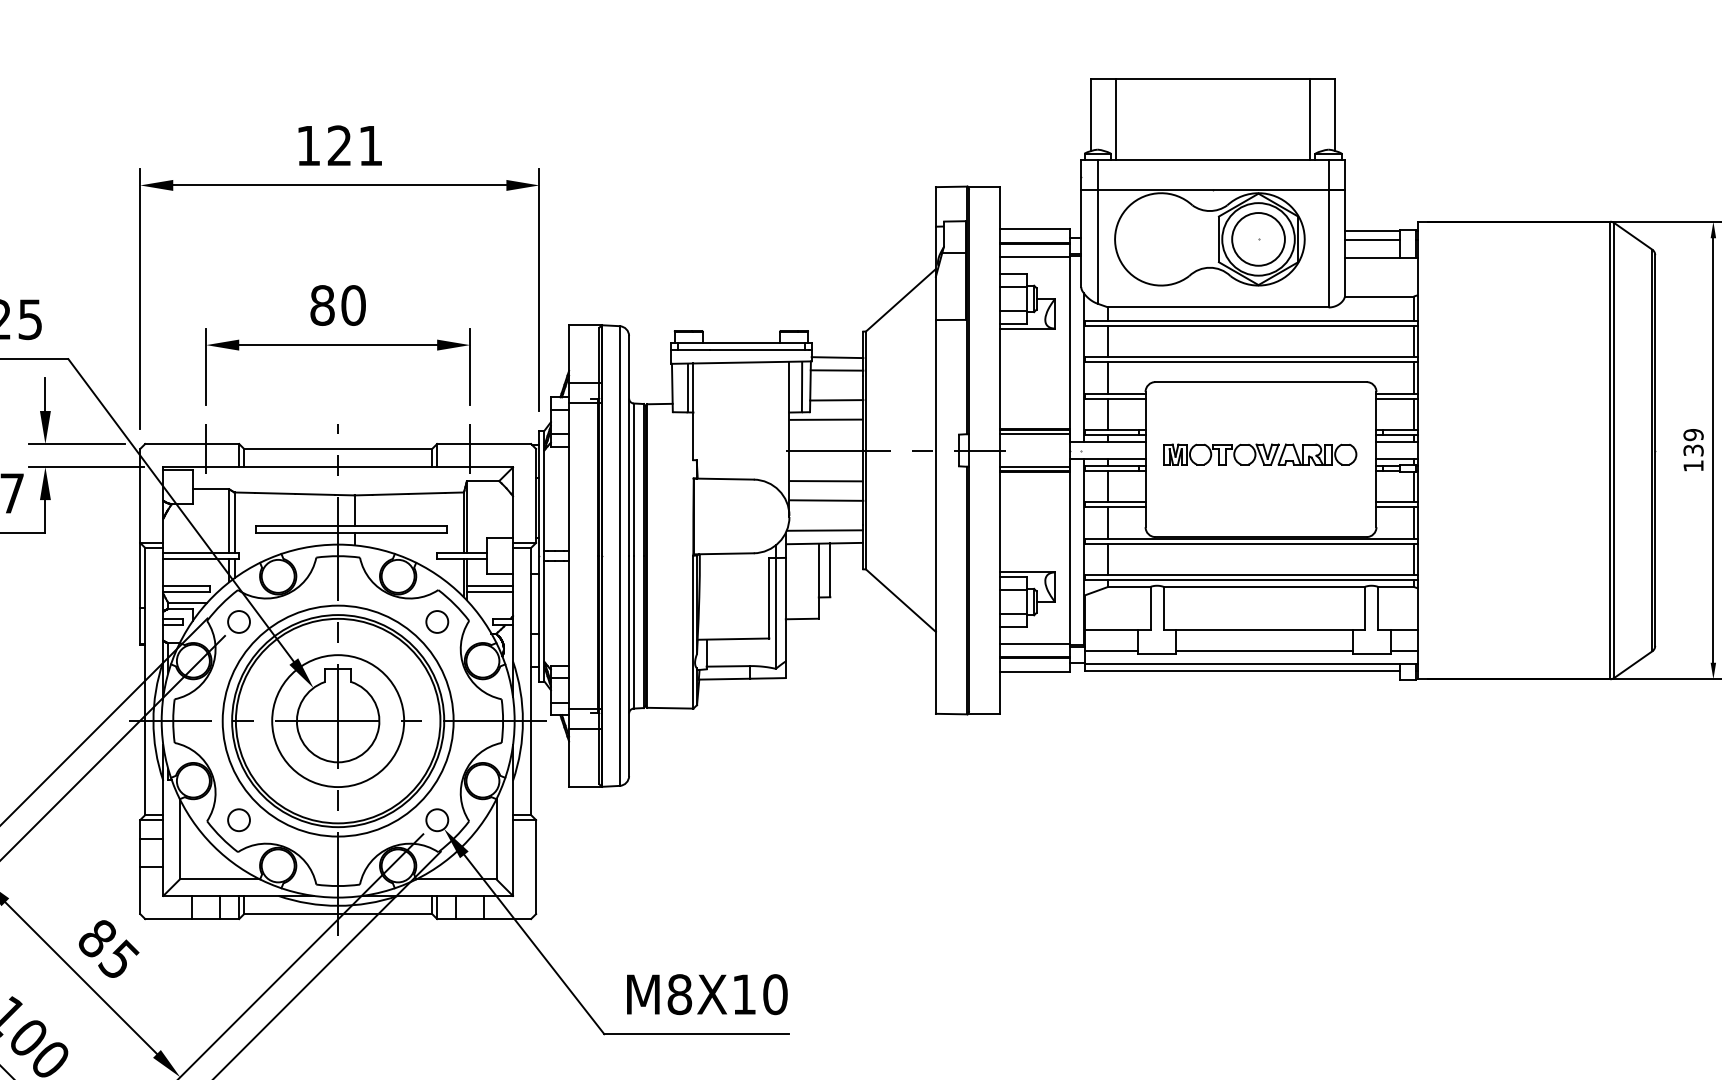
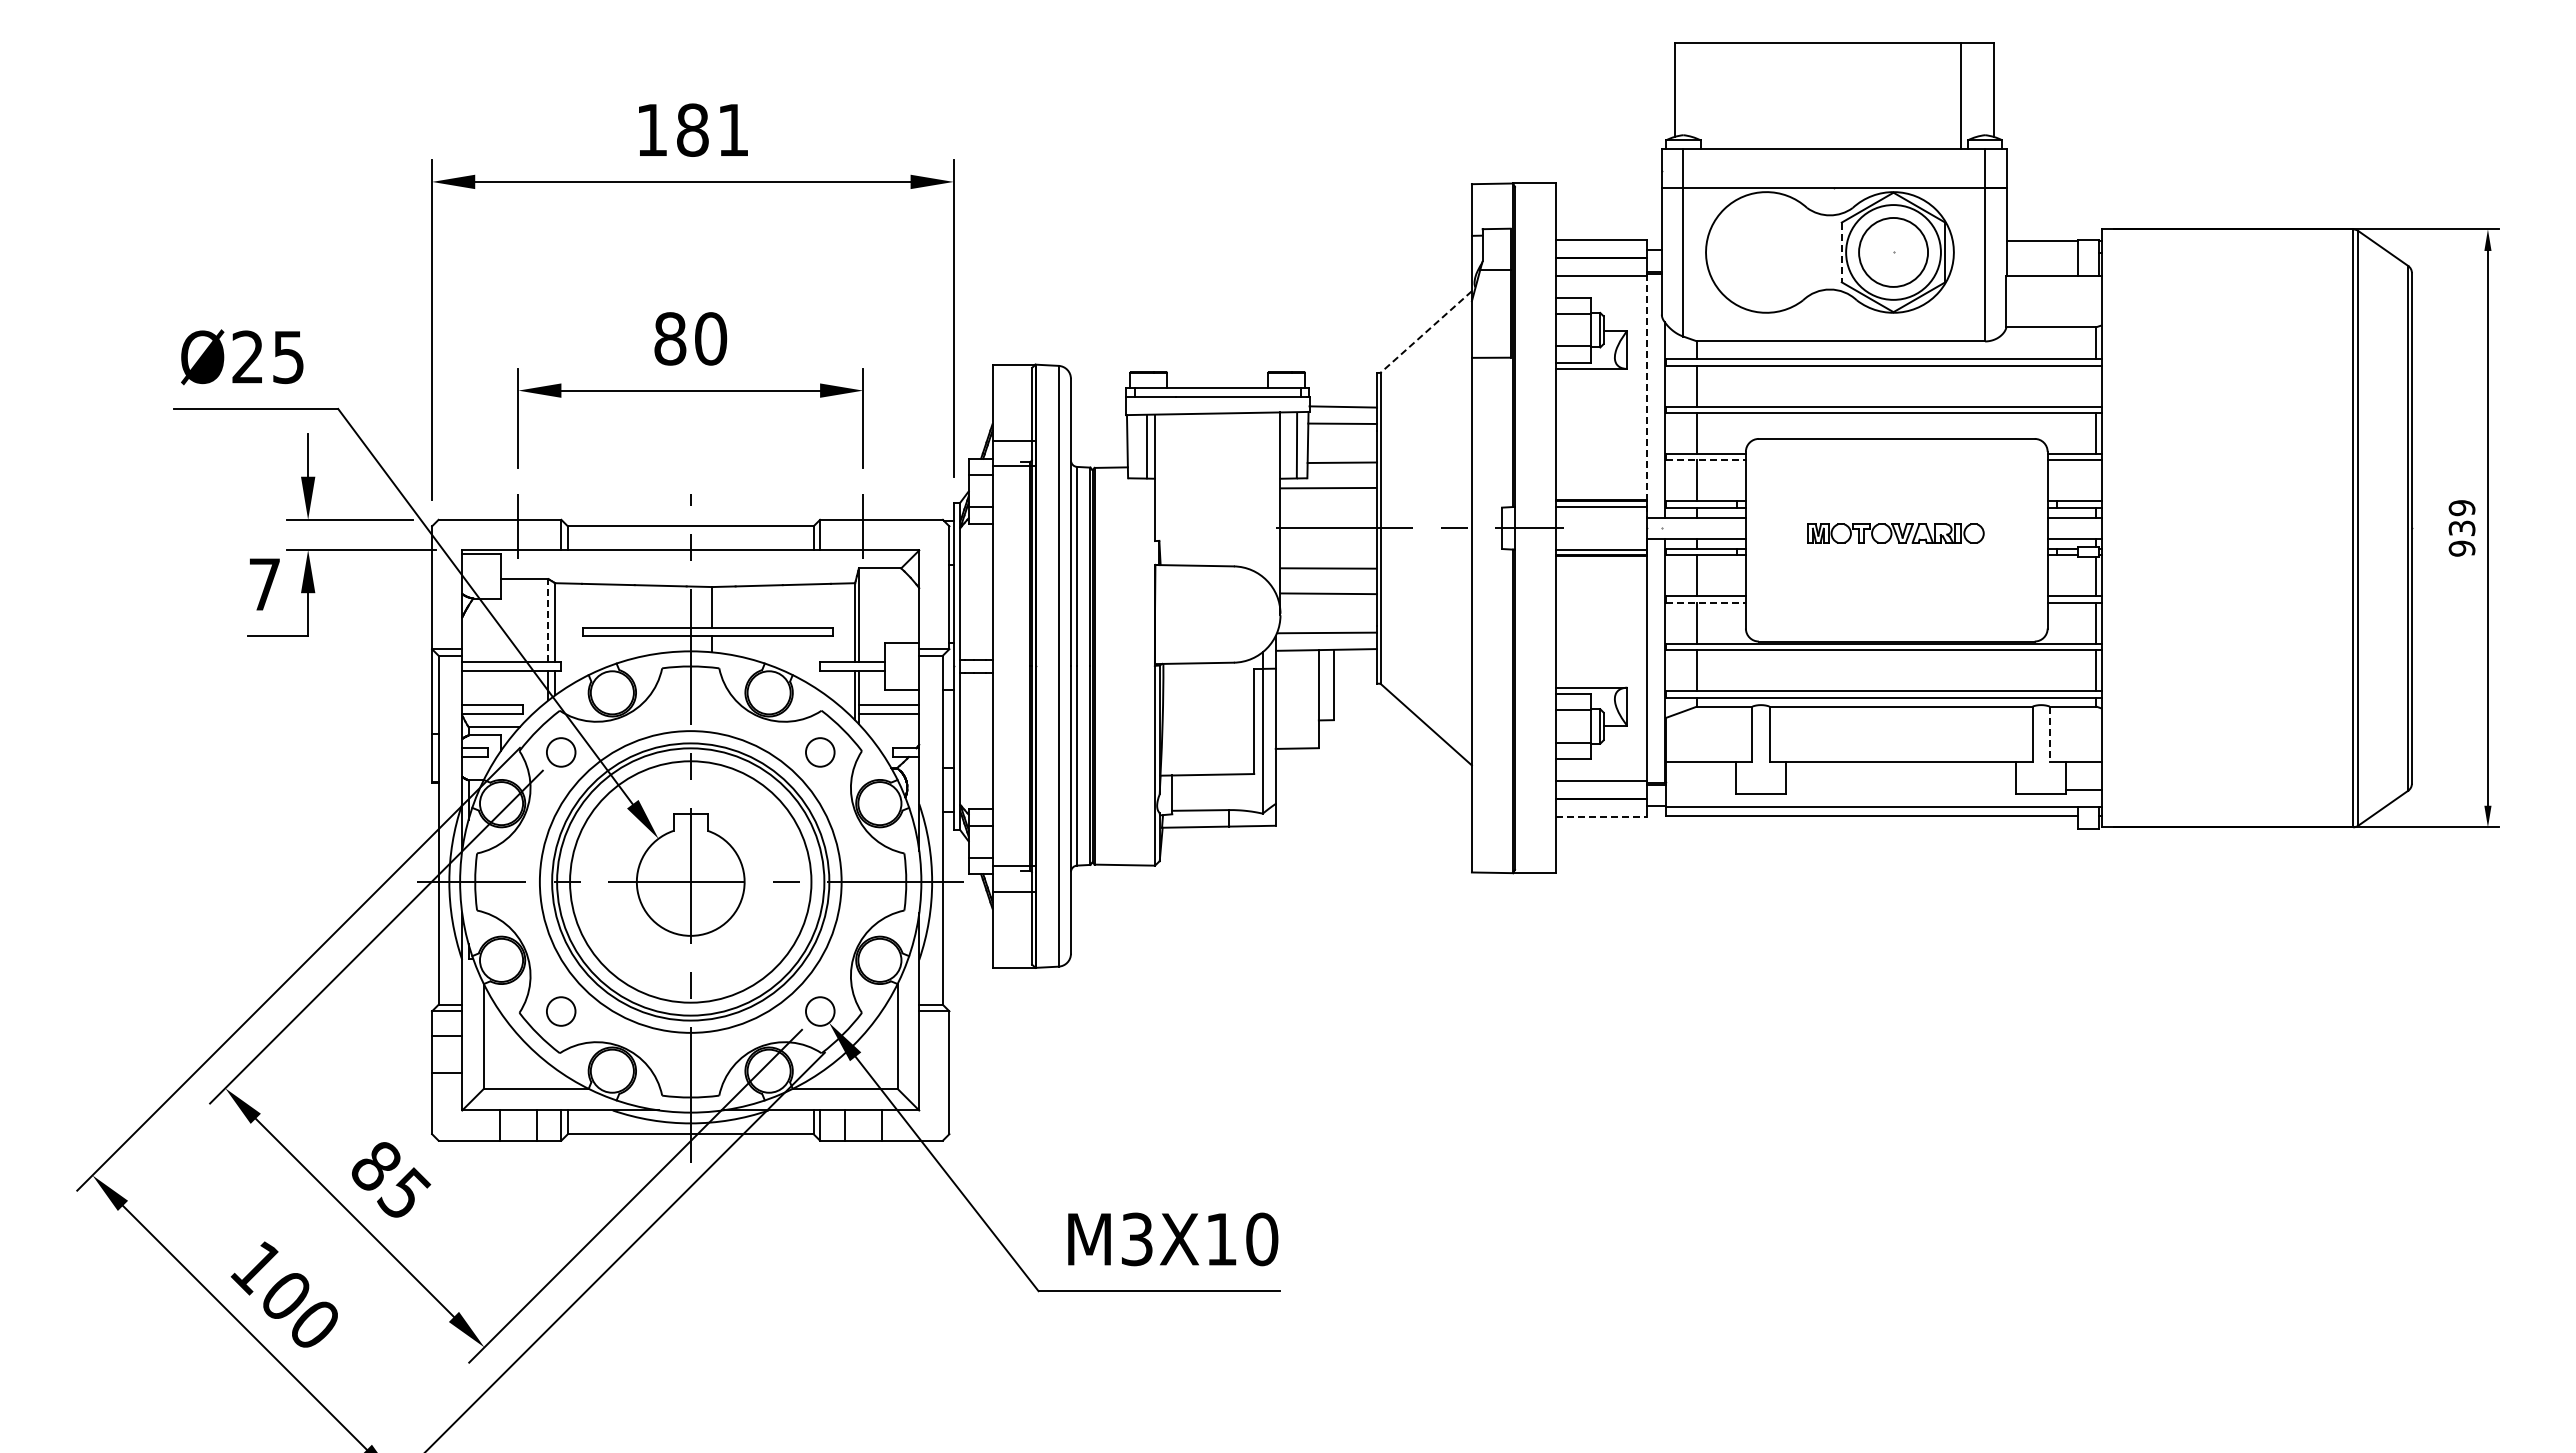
line: (1116, 120) -> (1707, 96), removed
text: (339, 145) -> (692, 129), 121 -> 181
line: (1218, 239) -> (1841, 252), solid -> dashed
line: (1371, 239) -> (2041, 252), removed
line: (900, 300) -> (1425, 332), solid -> dashed
line: (1413, 341) -> (2096, 385), removed
line: (1069, 348) -> (1646, 395), solid -> dashed
line: (1115, 398) -> (1706, 460), solid -> dashed
line: (1413, 413) -> (2096, 480), removed
part: (1260, 454) -> (1895, 533), size x0.7
text: (1693, 465) -> (2461, 548), 139 -> 939
line: (1115, 507) -> (1706, 602), solid -> dashed
line: (229, 521) -> (548, 620), solid -> dashed
line: (1377, 608) -> (2049, 734), solid -> dashed
line: (1111, 651) -> (1701, 790), removed
line: (1263, 651) -> (1900, 790), removed
line: (1035, 671) -> (1601, 817), solid -> dashed
circle: (337, 720) -> (690, 881), size x1.4
text: (680, 994) -> (1137, 1239), M8X10 -> M3X10

